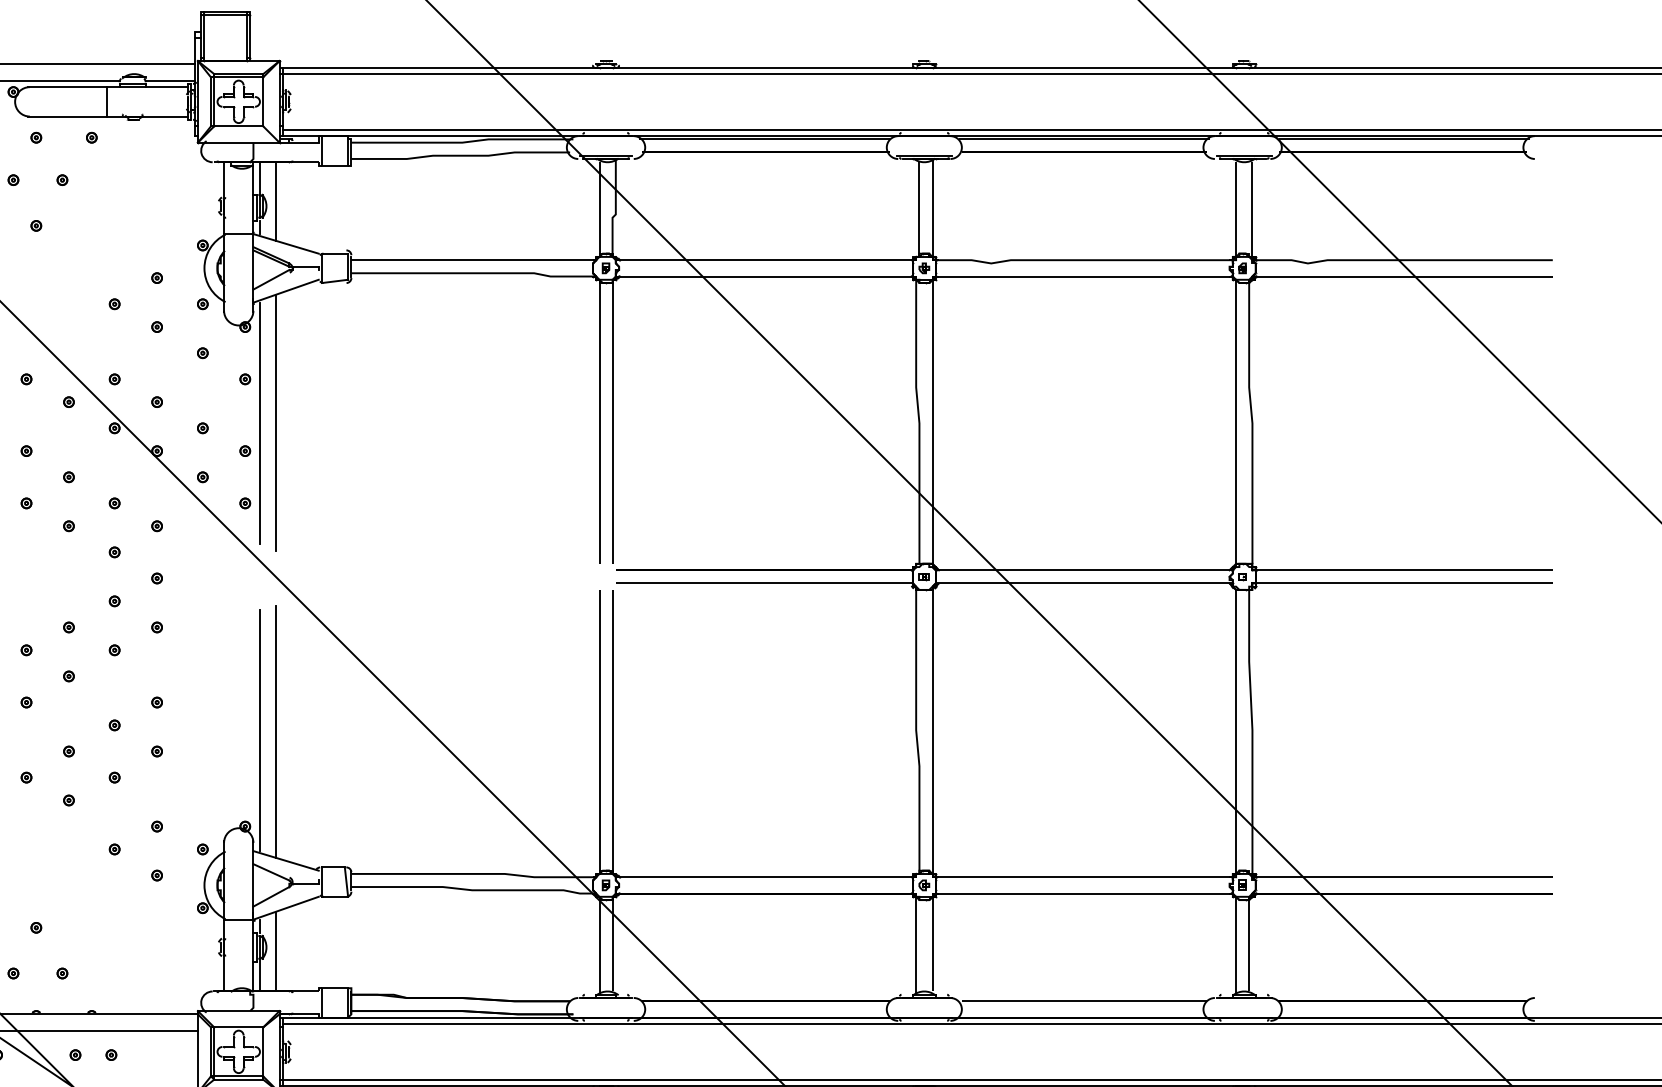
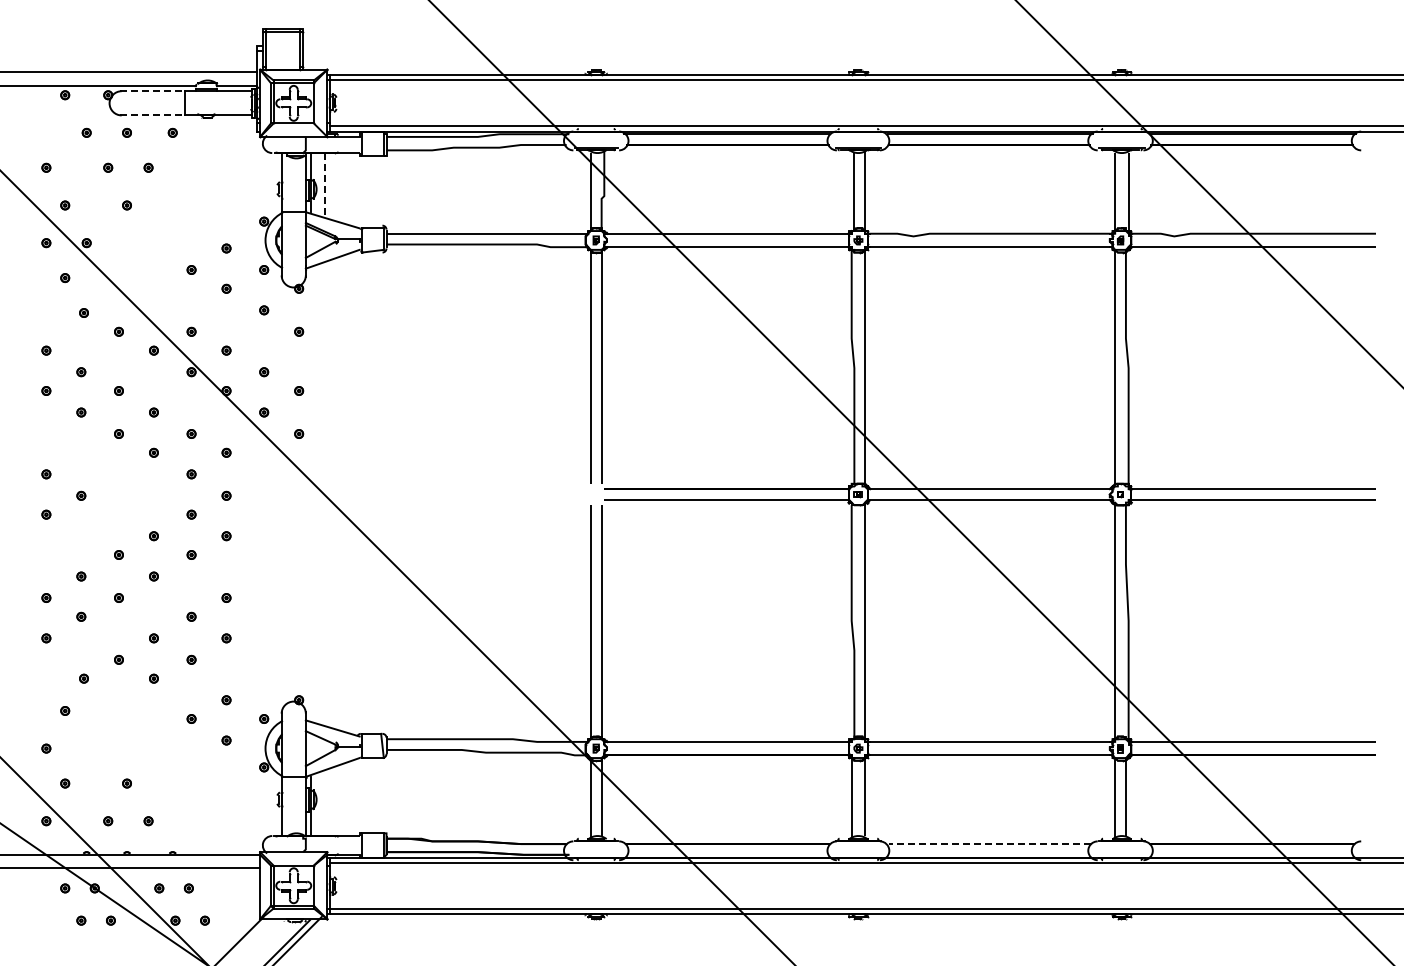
line: (68, 87) -> (153, 91), solid -> dashed
line: (68, 116) -> (153, 115), solid -> dashed
line: (276, 201) -> (324, 185), solid -> dashed
line: (260, 422) -> (311, 367), removed
line: (276, 423) -> (324, 368), removed
line: (260, 729) -> (311, 620), removed
line: (276, 731) -> (324, 621), removed
line: (276, 952) -> (324, 803), removed
line: (1083, 1001) -> (989, 844), solid -> dashed

